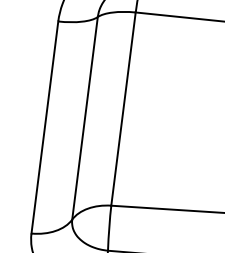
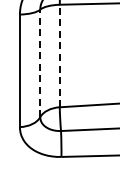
line: (123, 108) -> (59, 55), solid -> dashed
line: (85, 118) -> (40, 63), solid -> dashed

